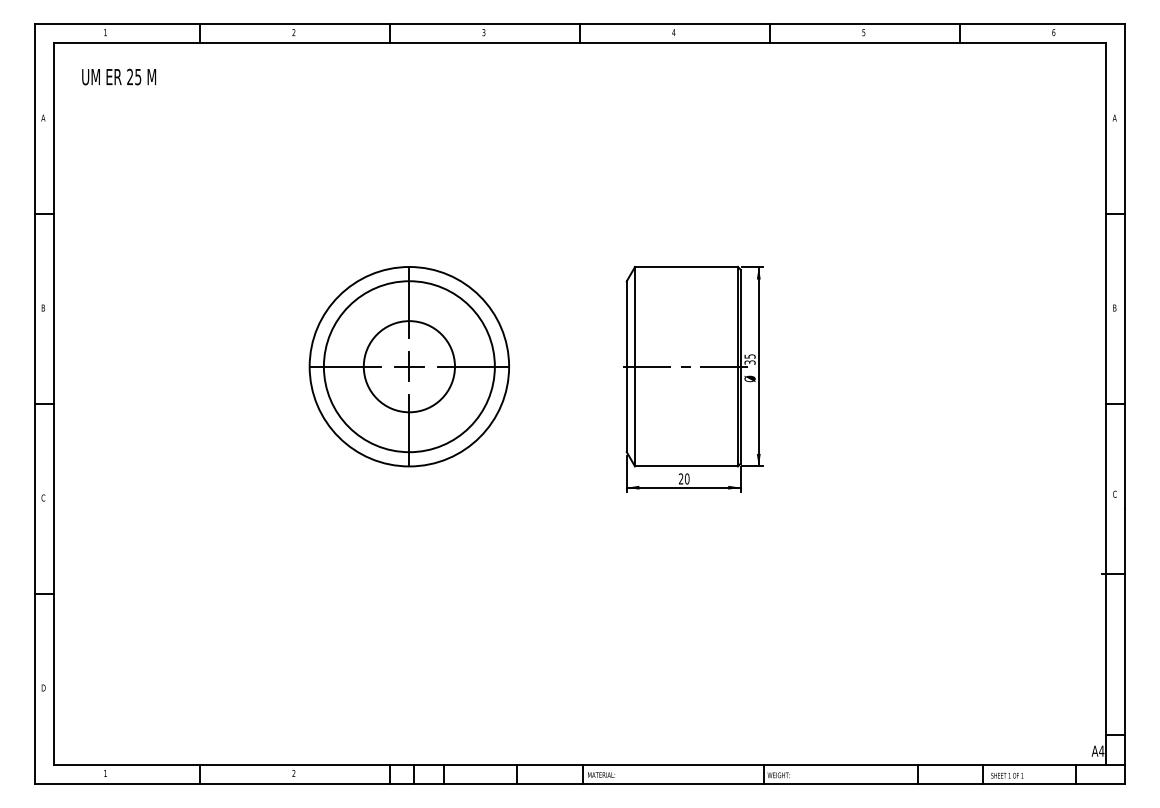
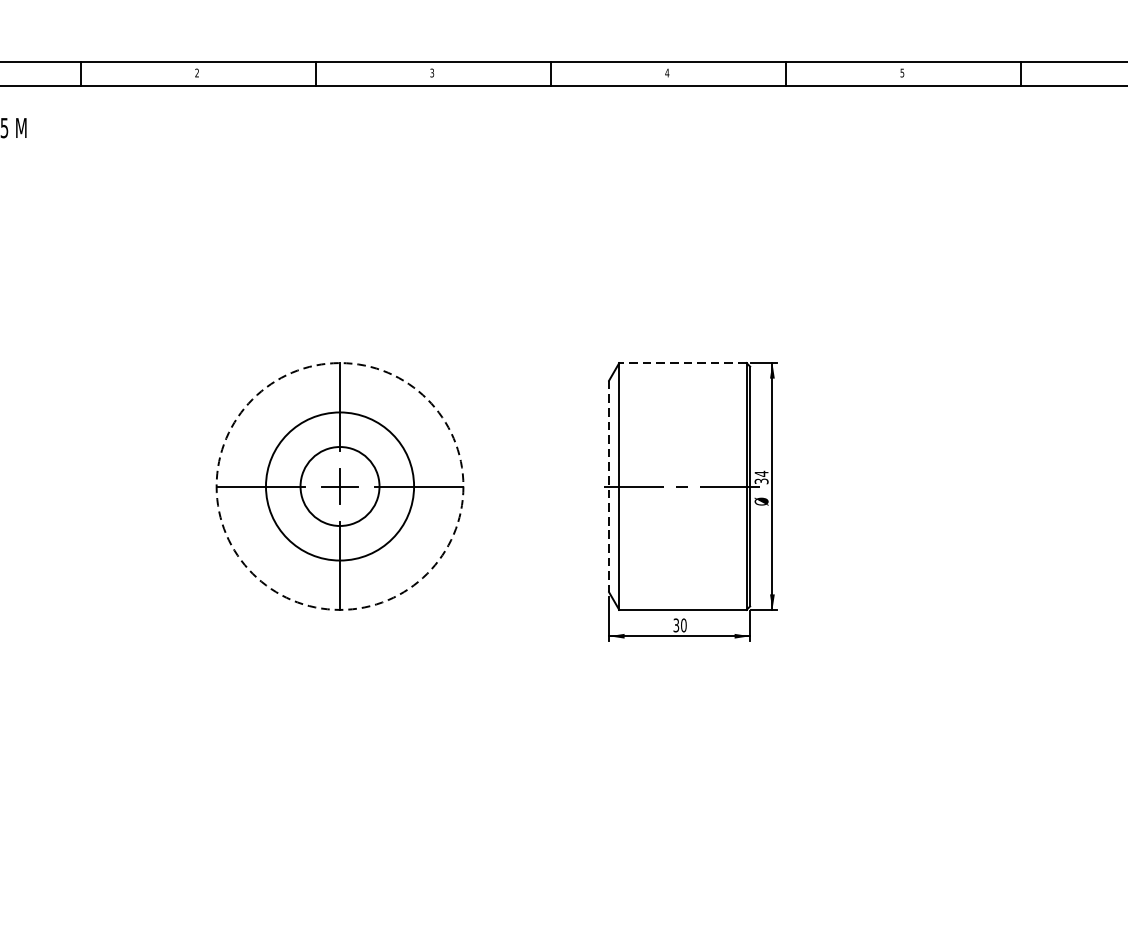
line: (685, 266) -> (681, 362), solid -> dashed
text: (749, 356) -> (760, 473), 35 -> 34
circle: (408, 366) -> (338, 486), size x0.7
circle: (408, 366) -> (338, 486), size x0.7
circle: (409, 366) -> (340, 486), solid -> dashed
line: (626, 367) -> (608, 487), solid -> dashed
text: (681, 479) -> (676, 626), 20 -> 30

